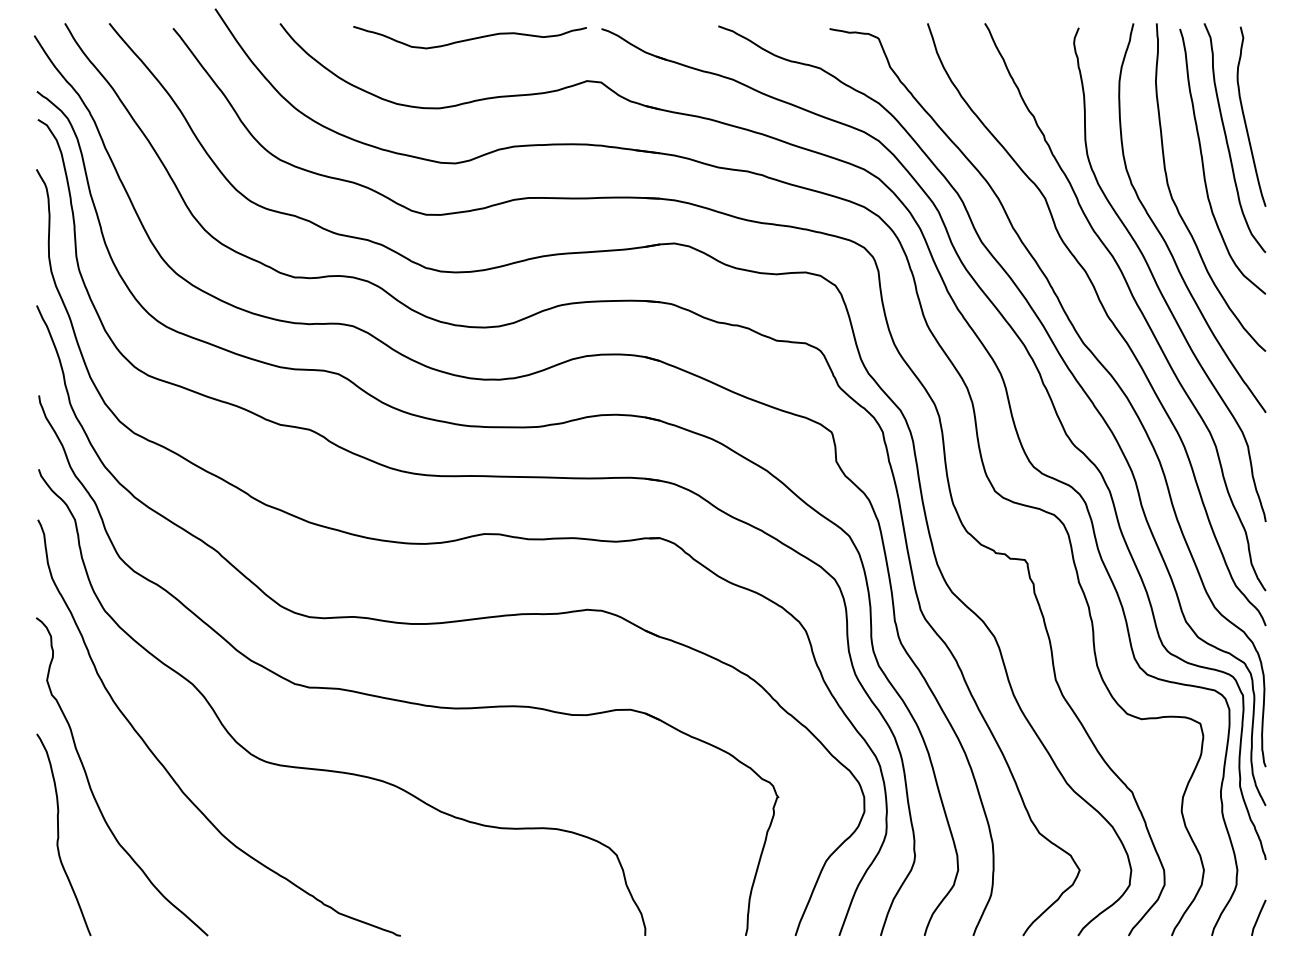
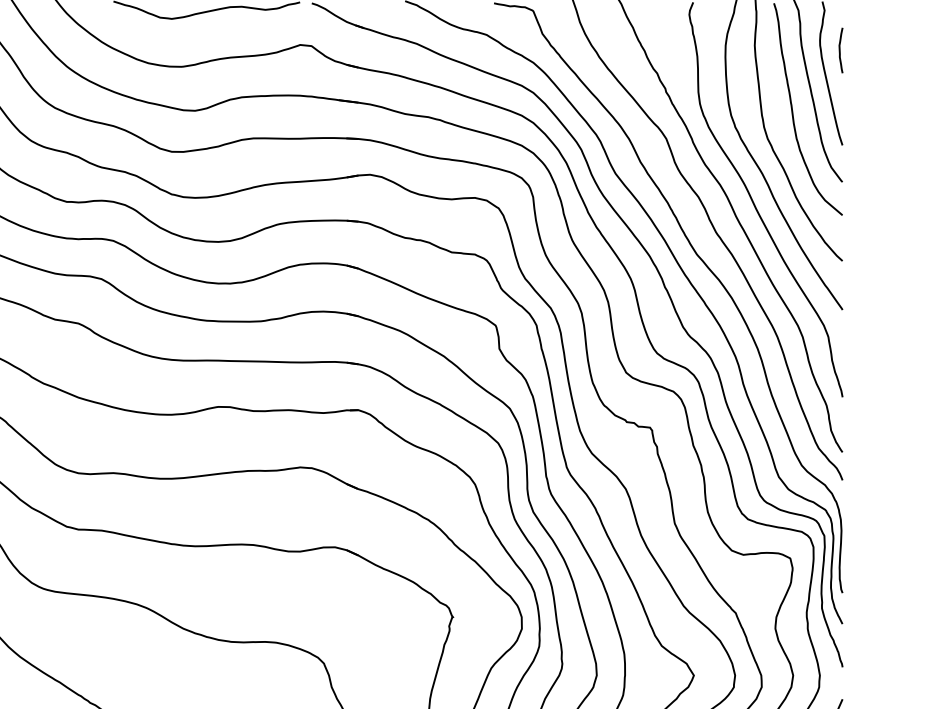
curve: (1263, 87) -> (840, 50), added

